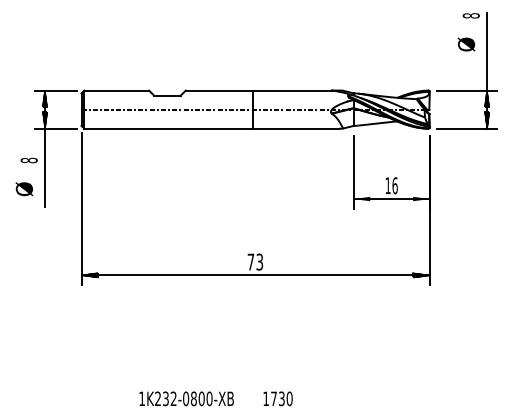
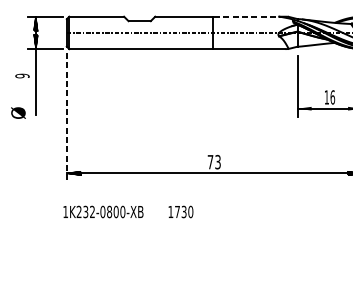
line: (296, 90) -> (249, 16), solid -> dashed
text: (29, 160) -> (22, 76), 8 -> 9
text: (24, 189) -> (18, 113), moved
line: (81, 209) -> (66, 117), solid -> dashed
text: (215, 398) -> (127, 211), moved

